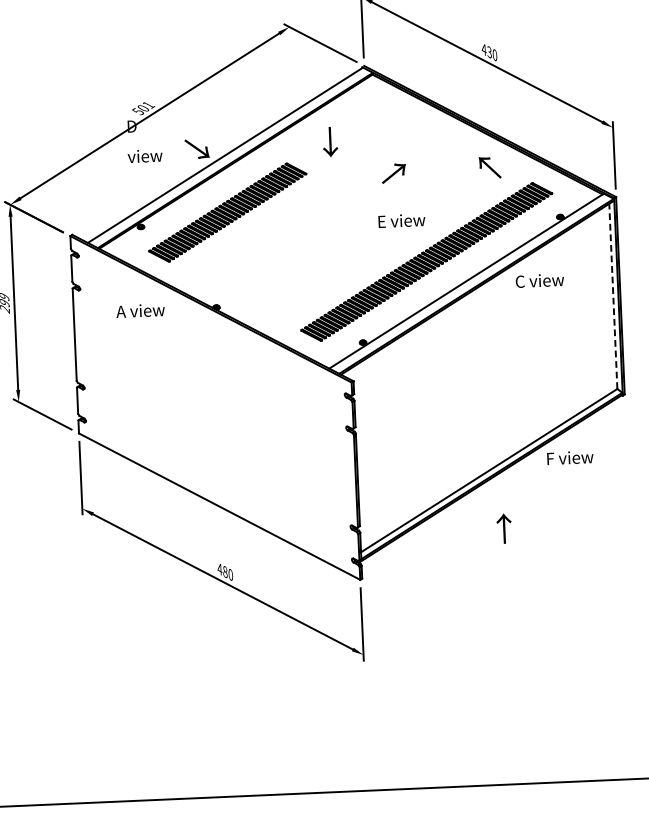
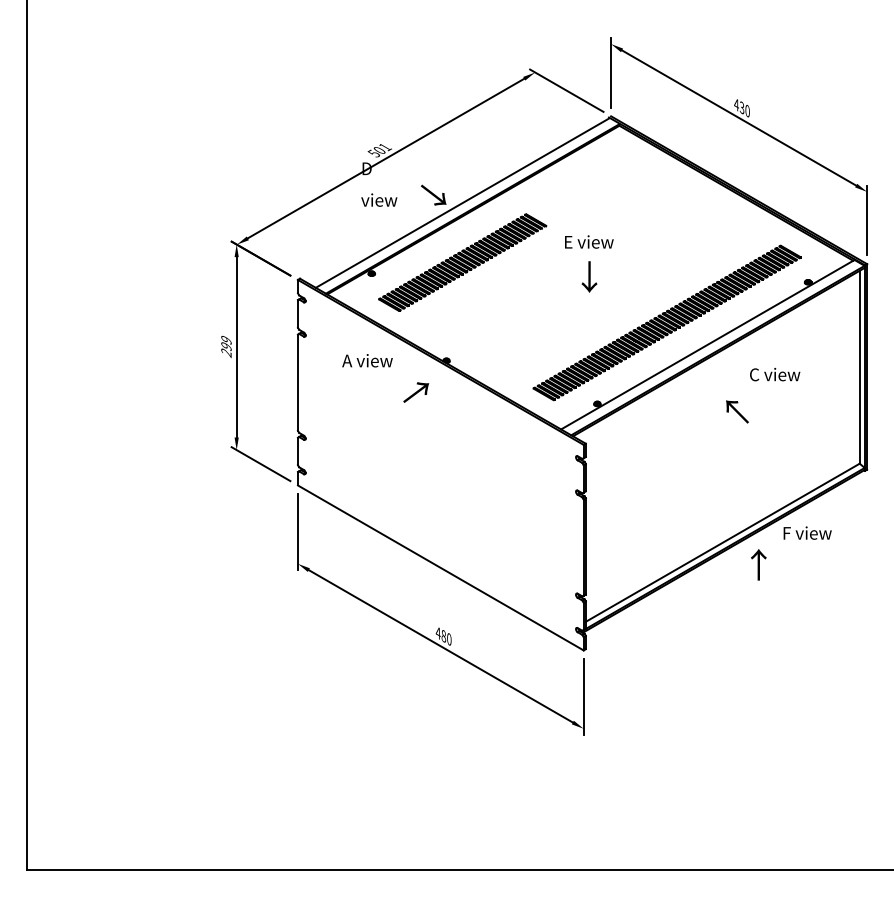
text: (330, 141) -> (589, 276), moved
text: (490, 167) -> (737, 411), moved
text: (394, 173) -> (416, 392), moved
text: (402, 220) -> (589, 241), moved
text: (540, 280) -> (775, 374), moved
line: (613, 295) -> (859, 366), dashed -> solid
text: (503, 528) -> (758, 564), moved

